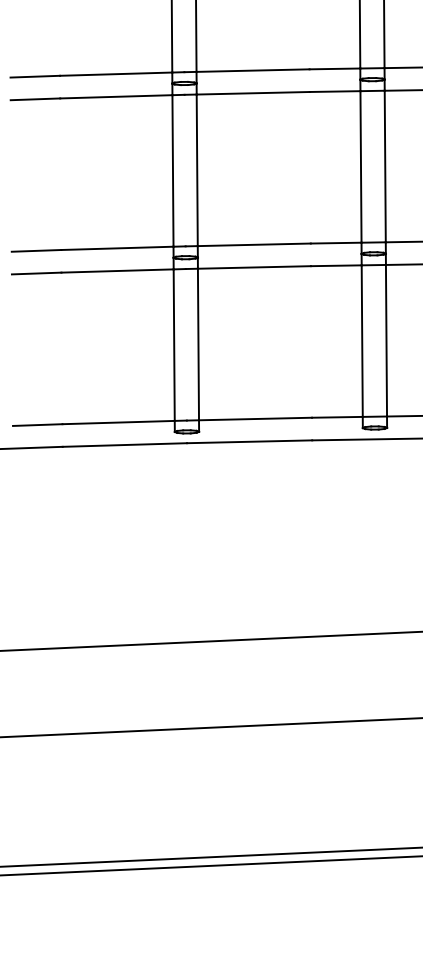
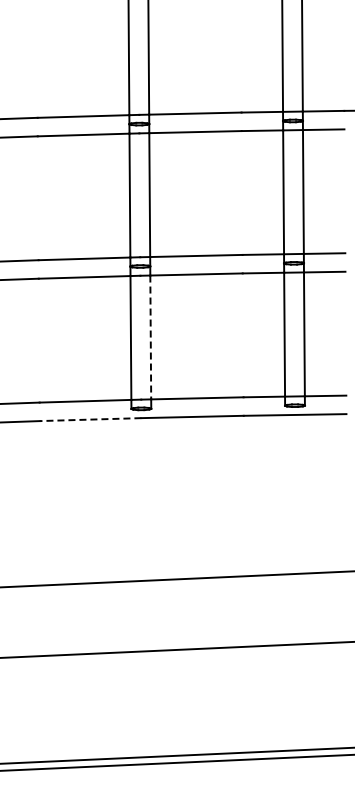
line: (198, 344) -> (150, 337), solid -> dashed
line: (124, 444) -> (90, 419), solid -> dashed

